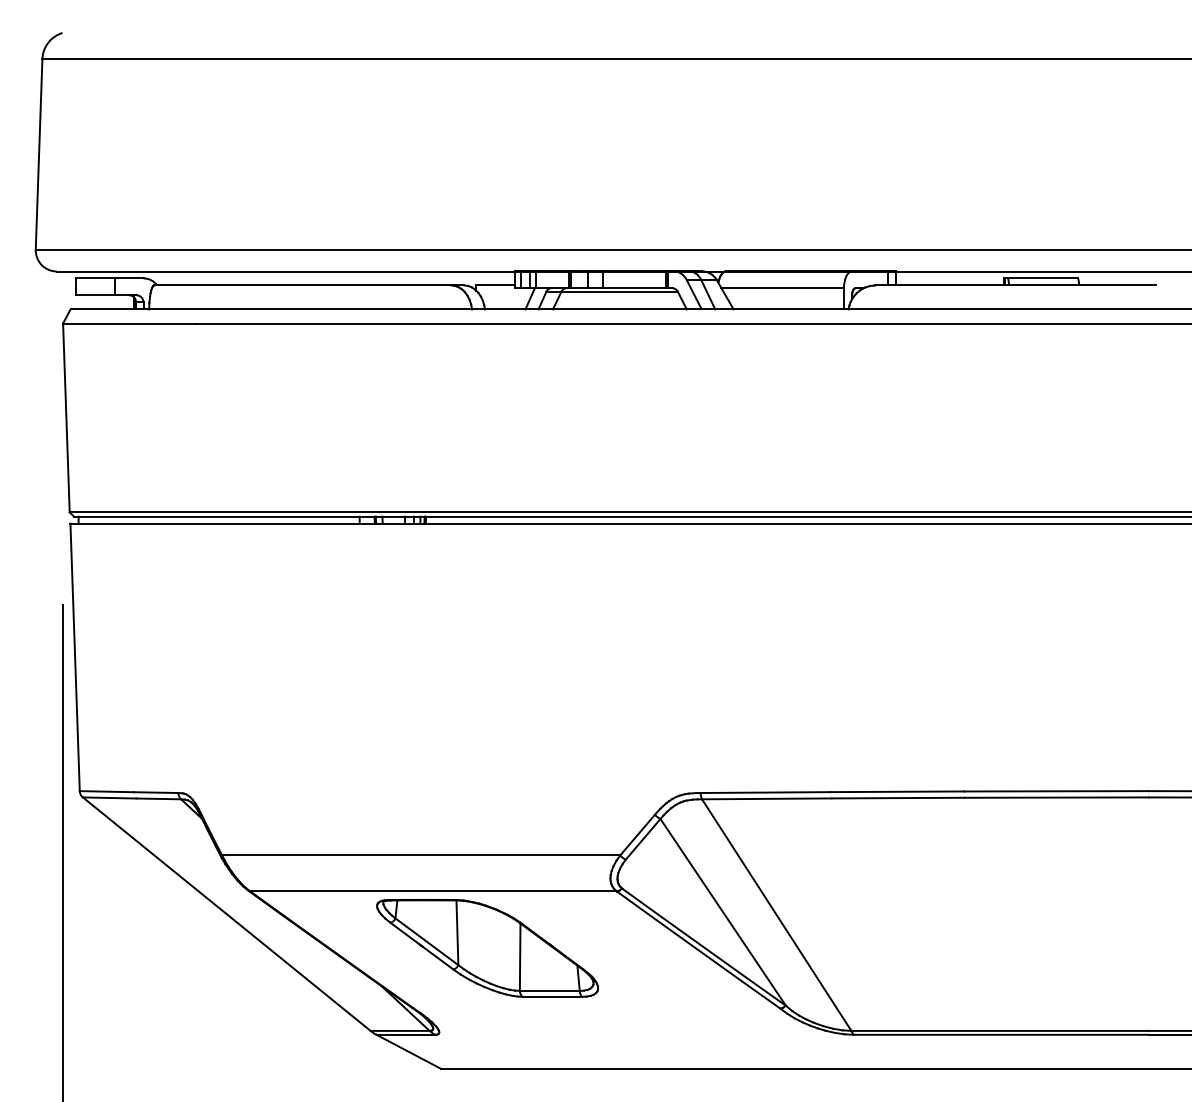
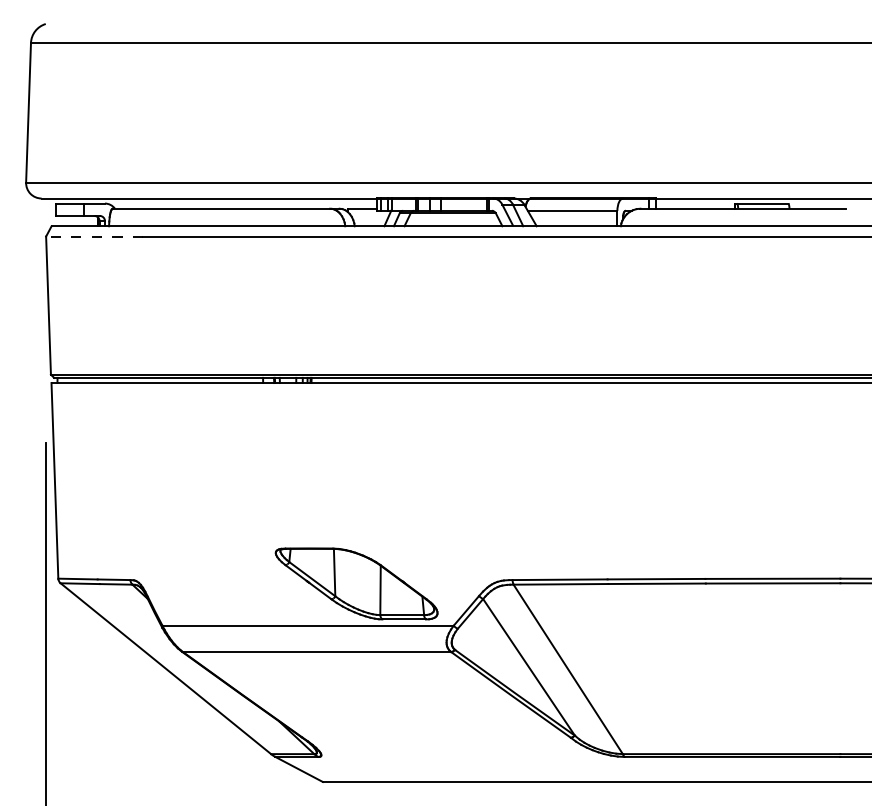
line: (129, 323) -> (94, 236), solid -> dashed
part: (487, 948) -> (356, 584), moved

